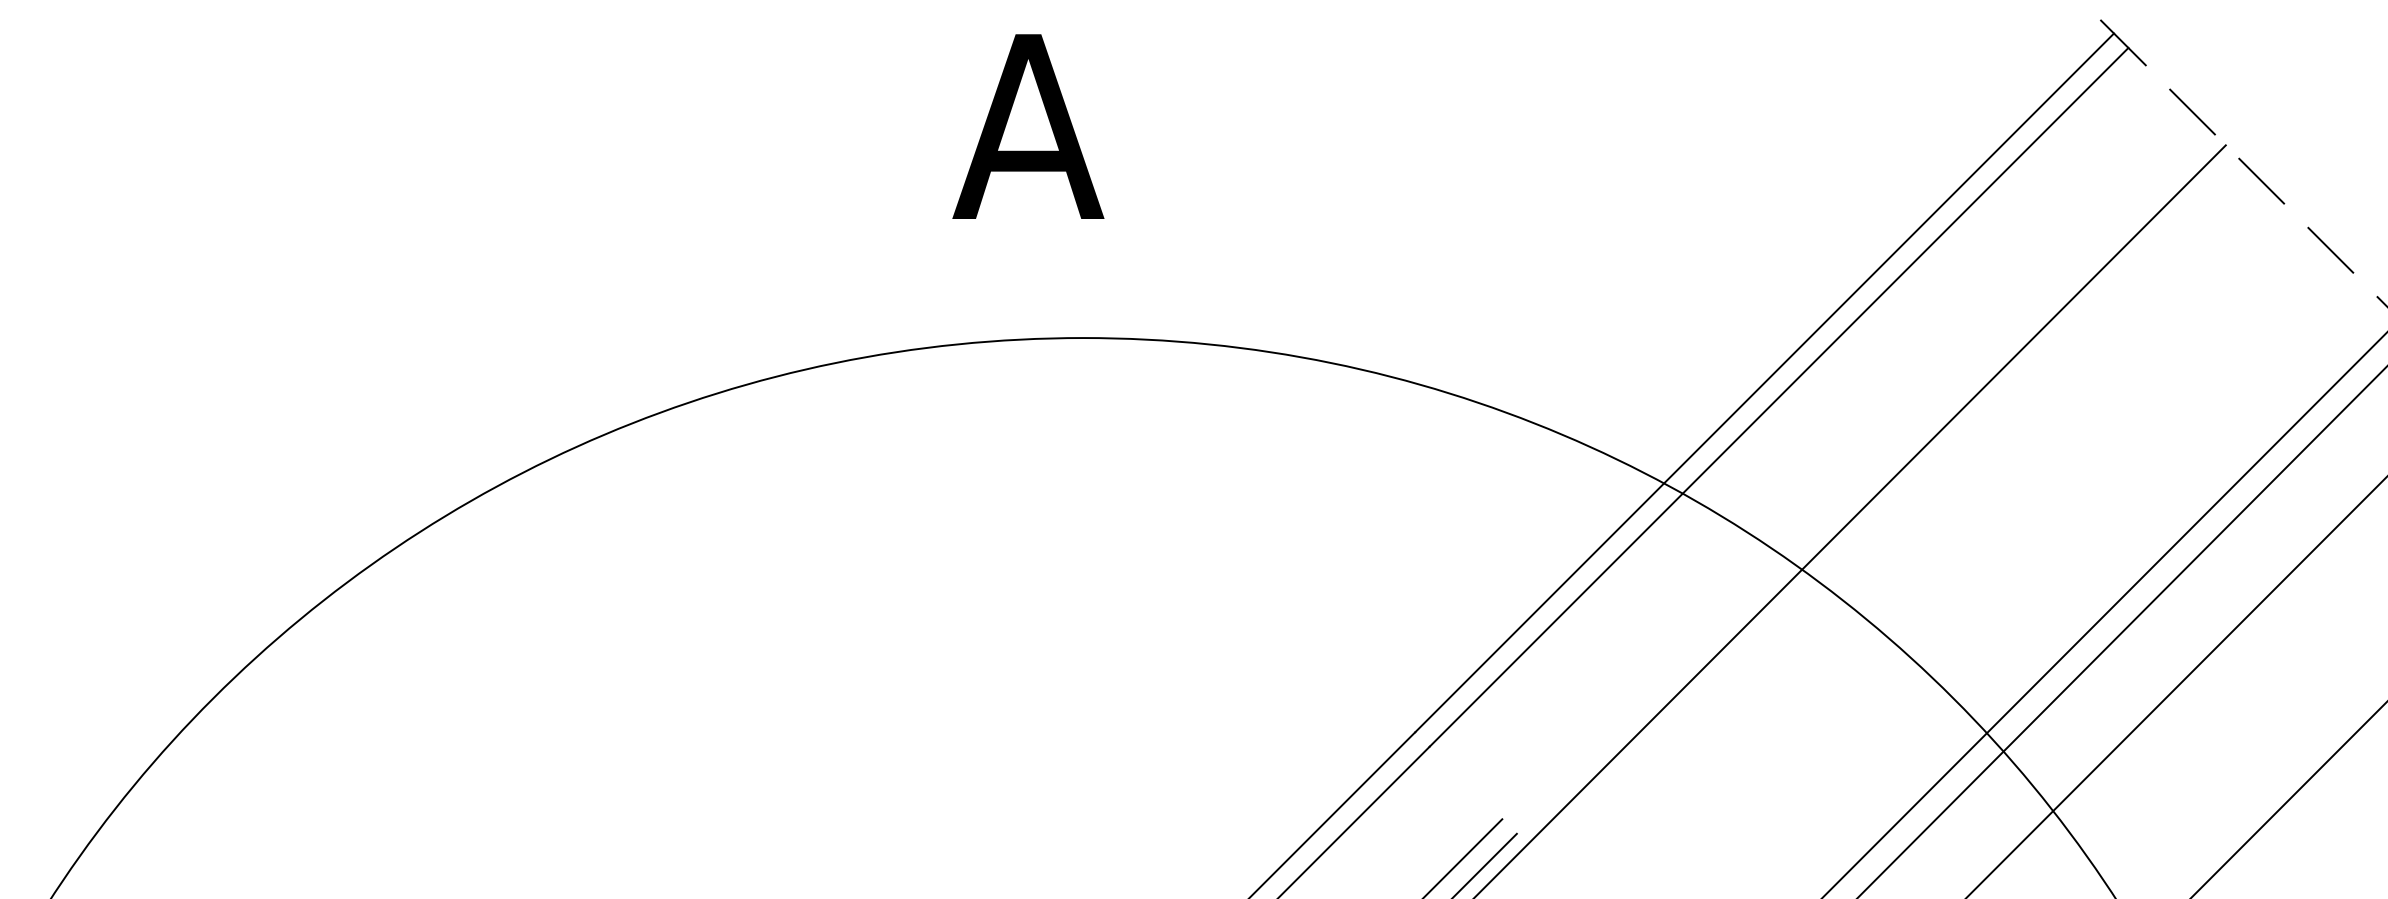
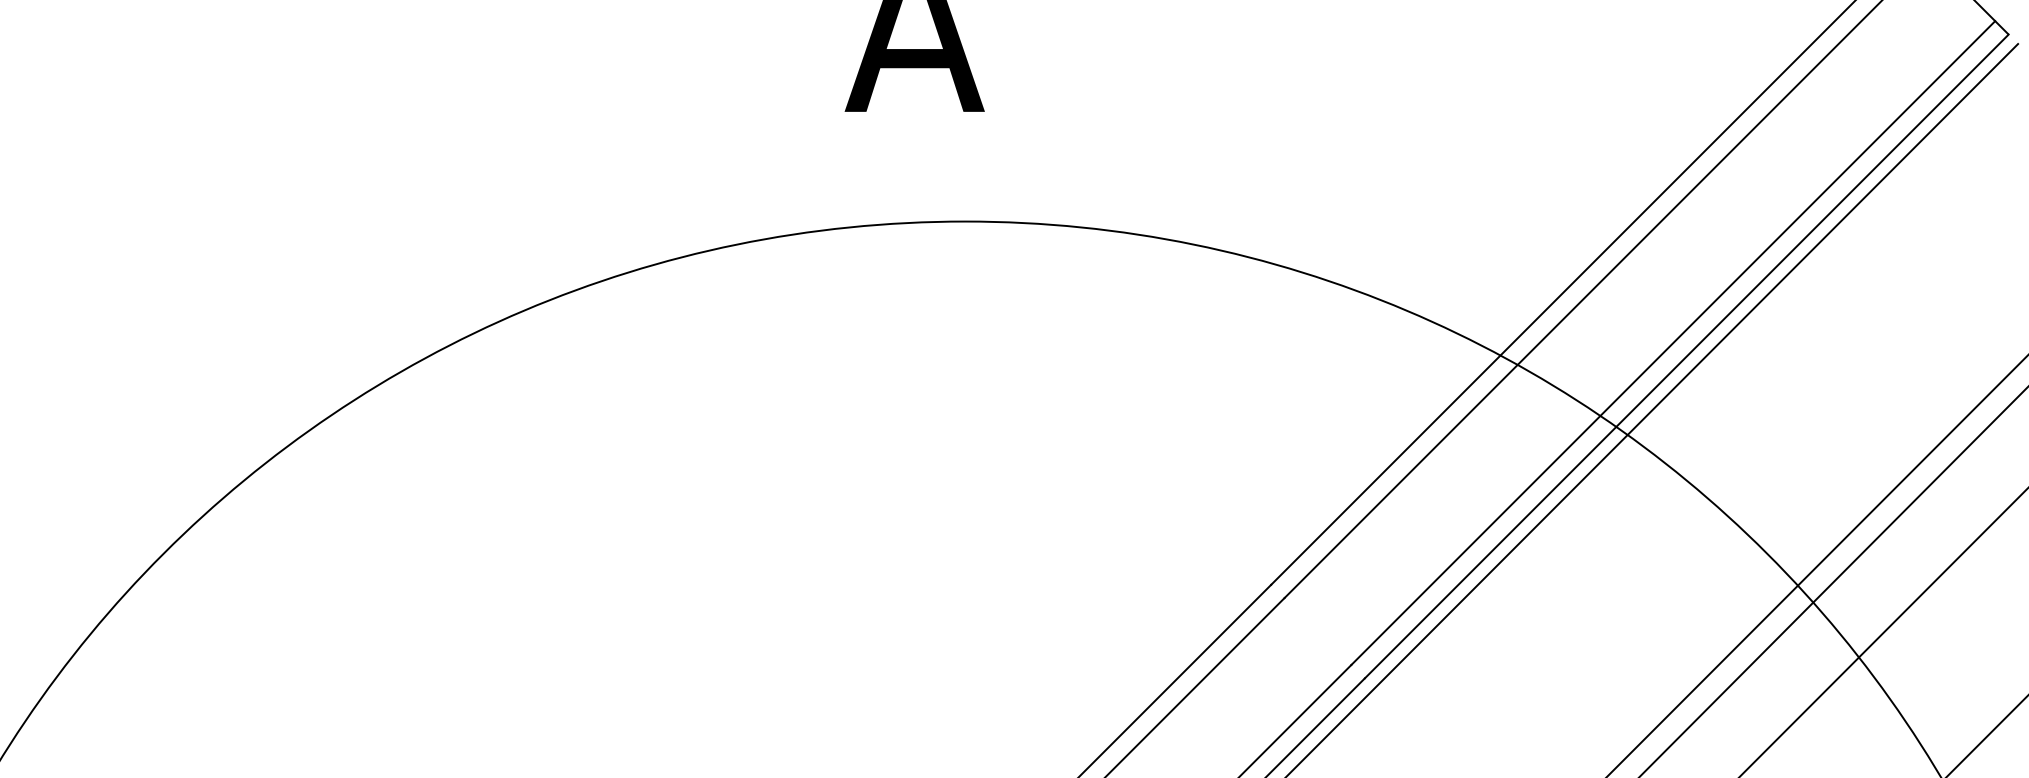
line: (1851, 469) -> (1673, 342), added
line: (1865, 484) -> (1686, 356), added

